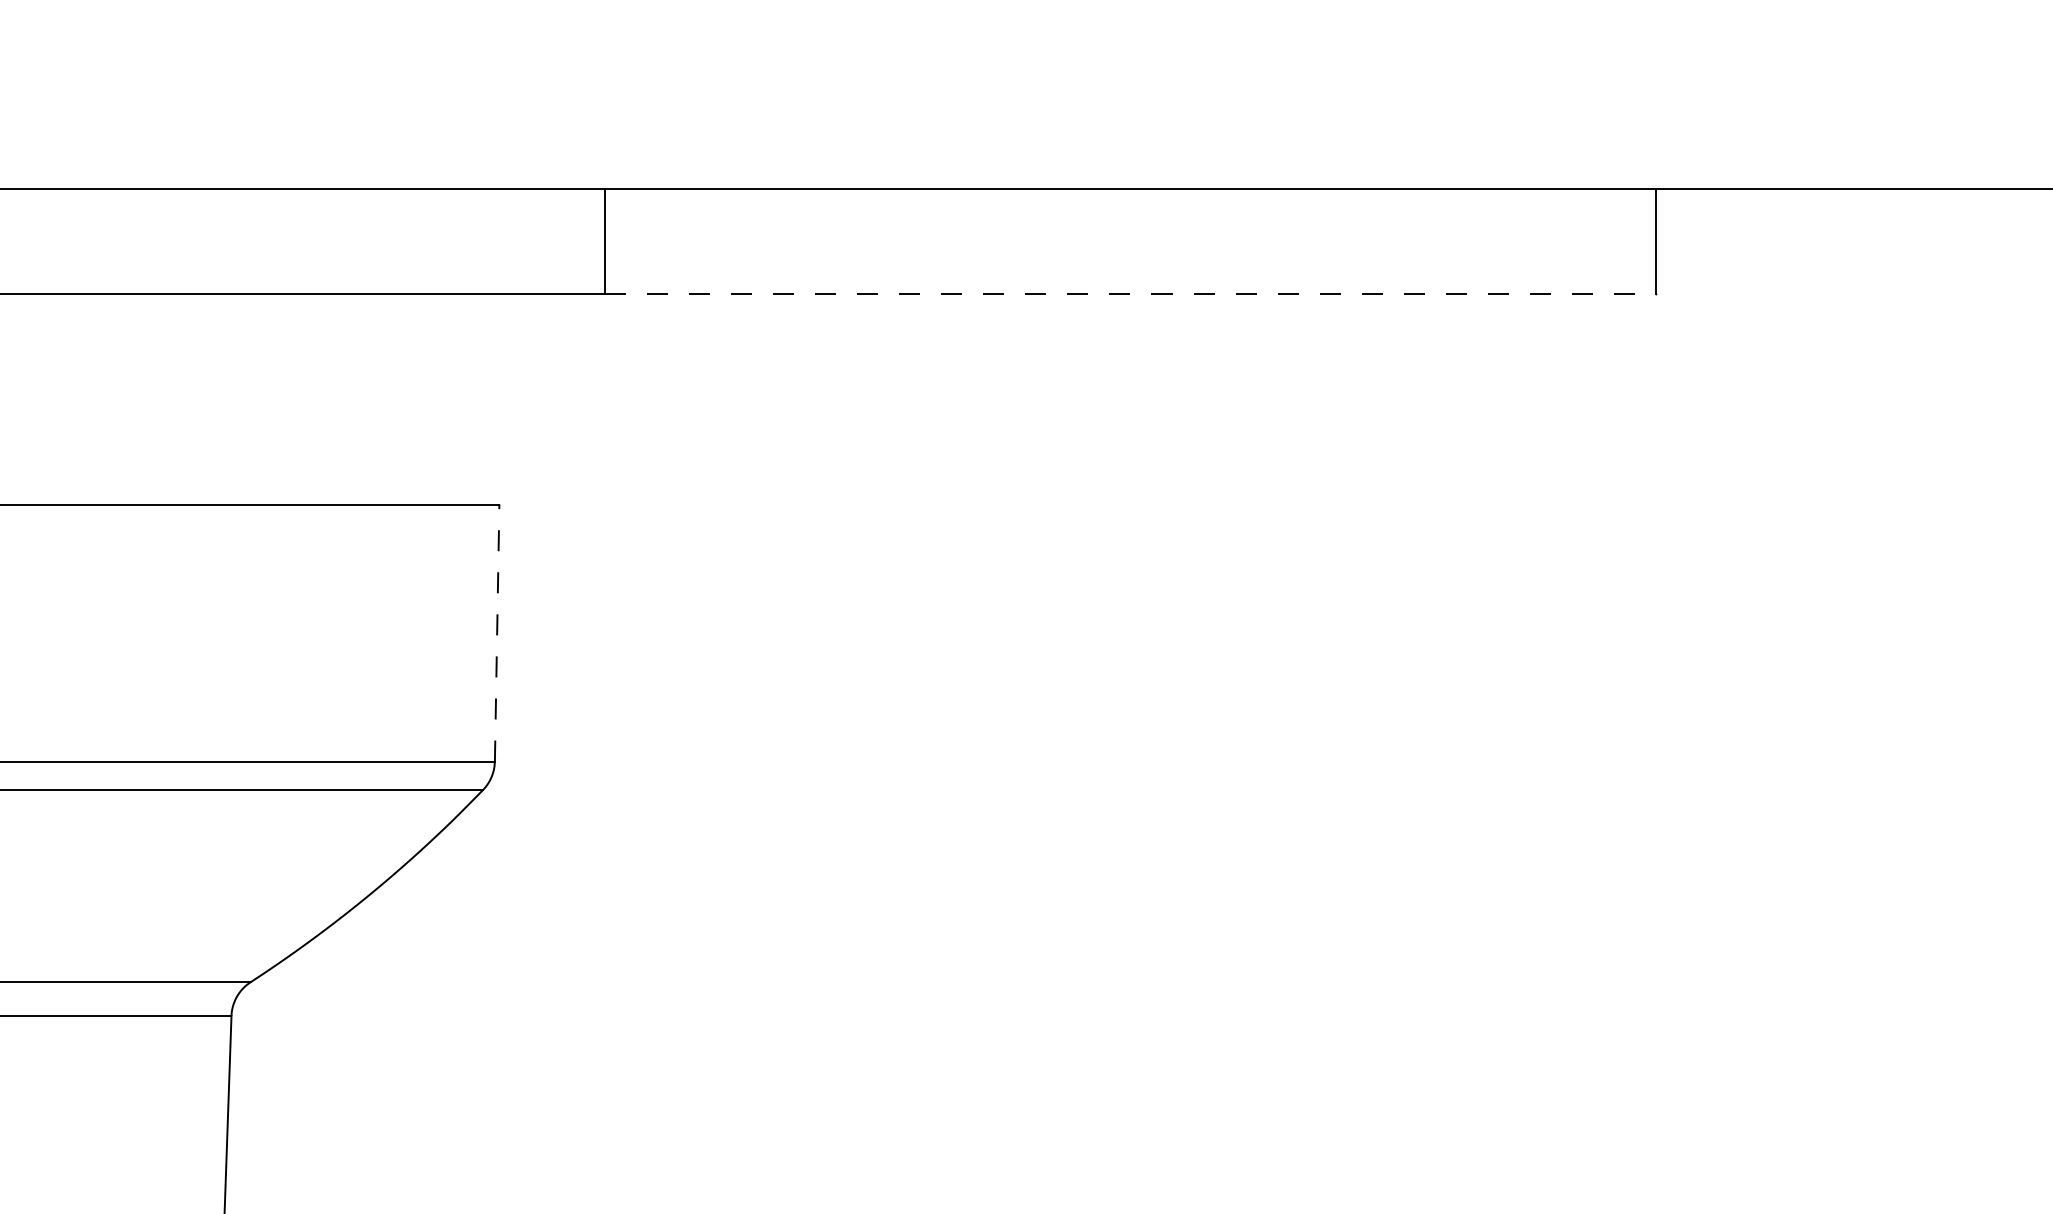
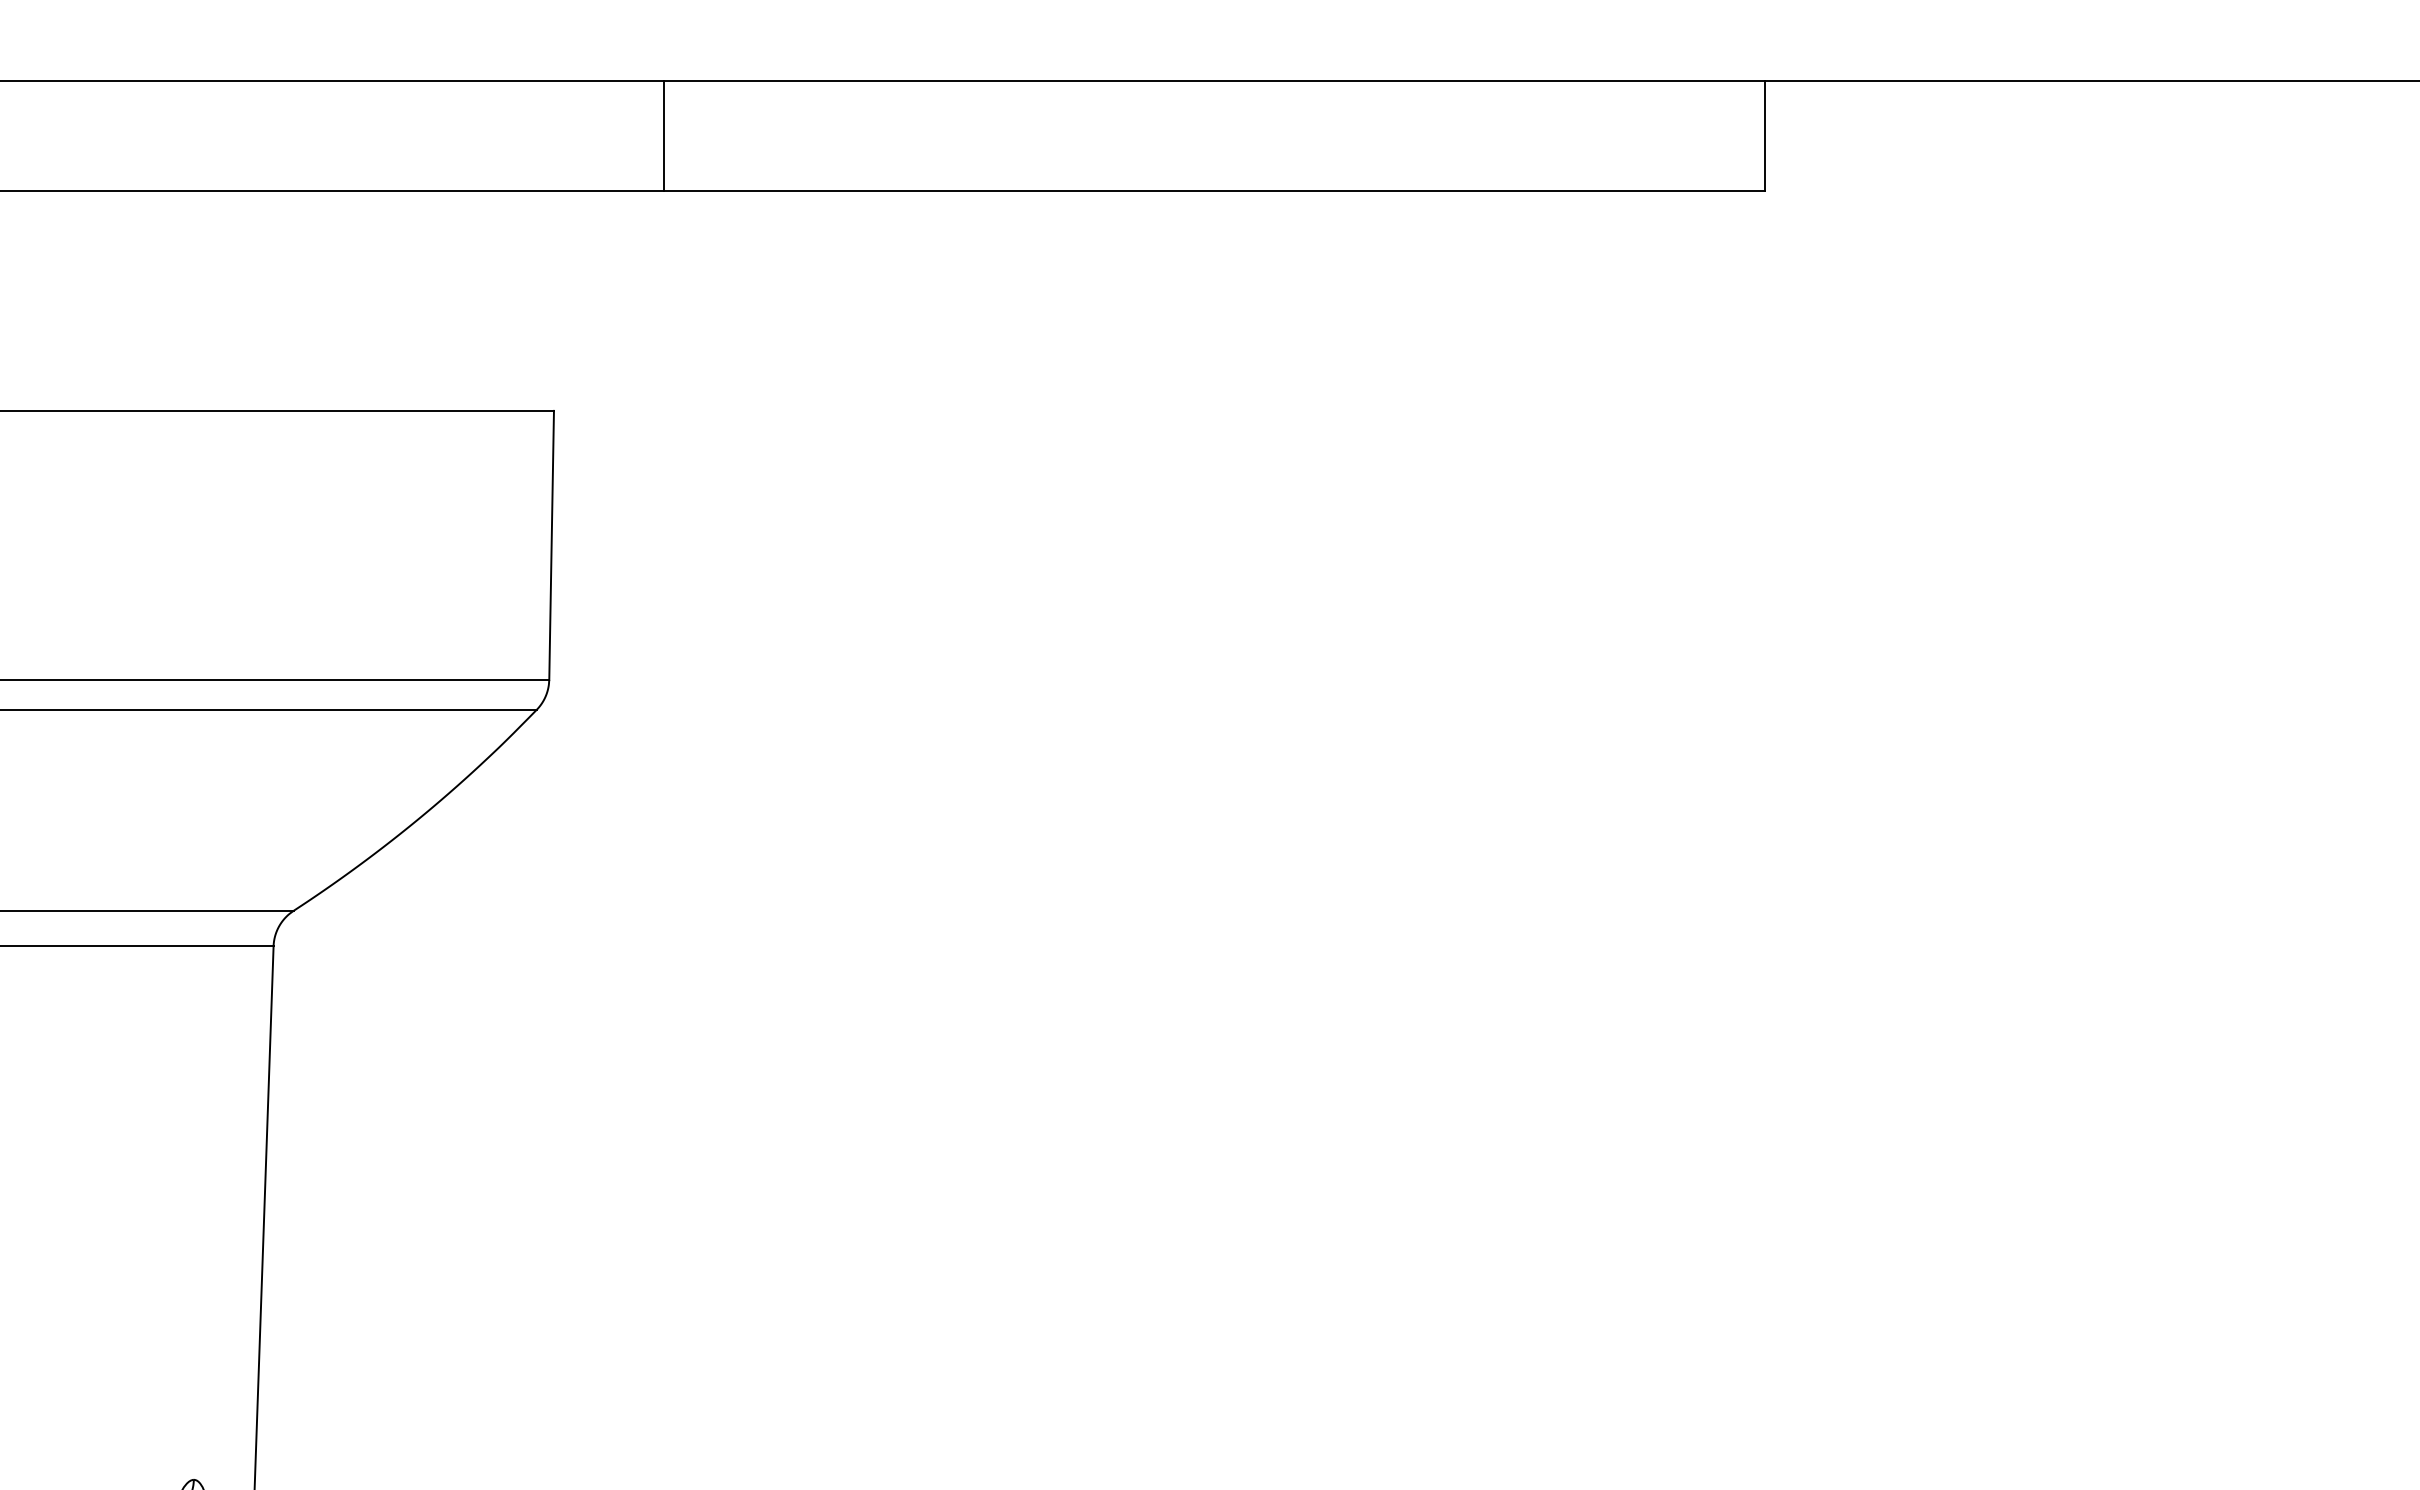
line: (1130, 293) -> (1214, 190), dashed -> solid
line: (497, 633) -> (551, 545), dashed -> solid

